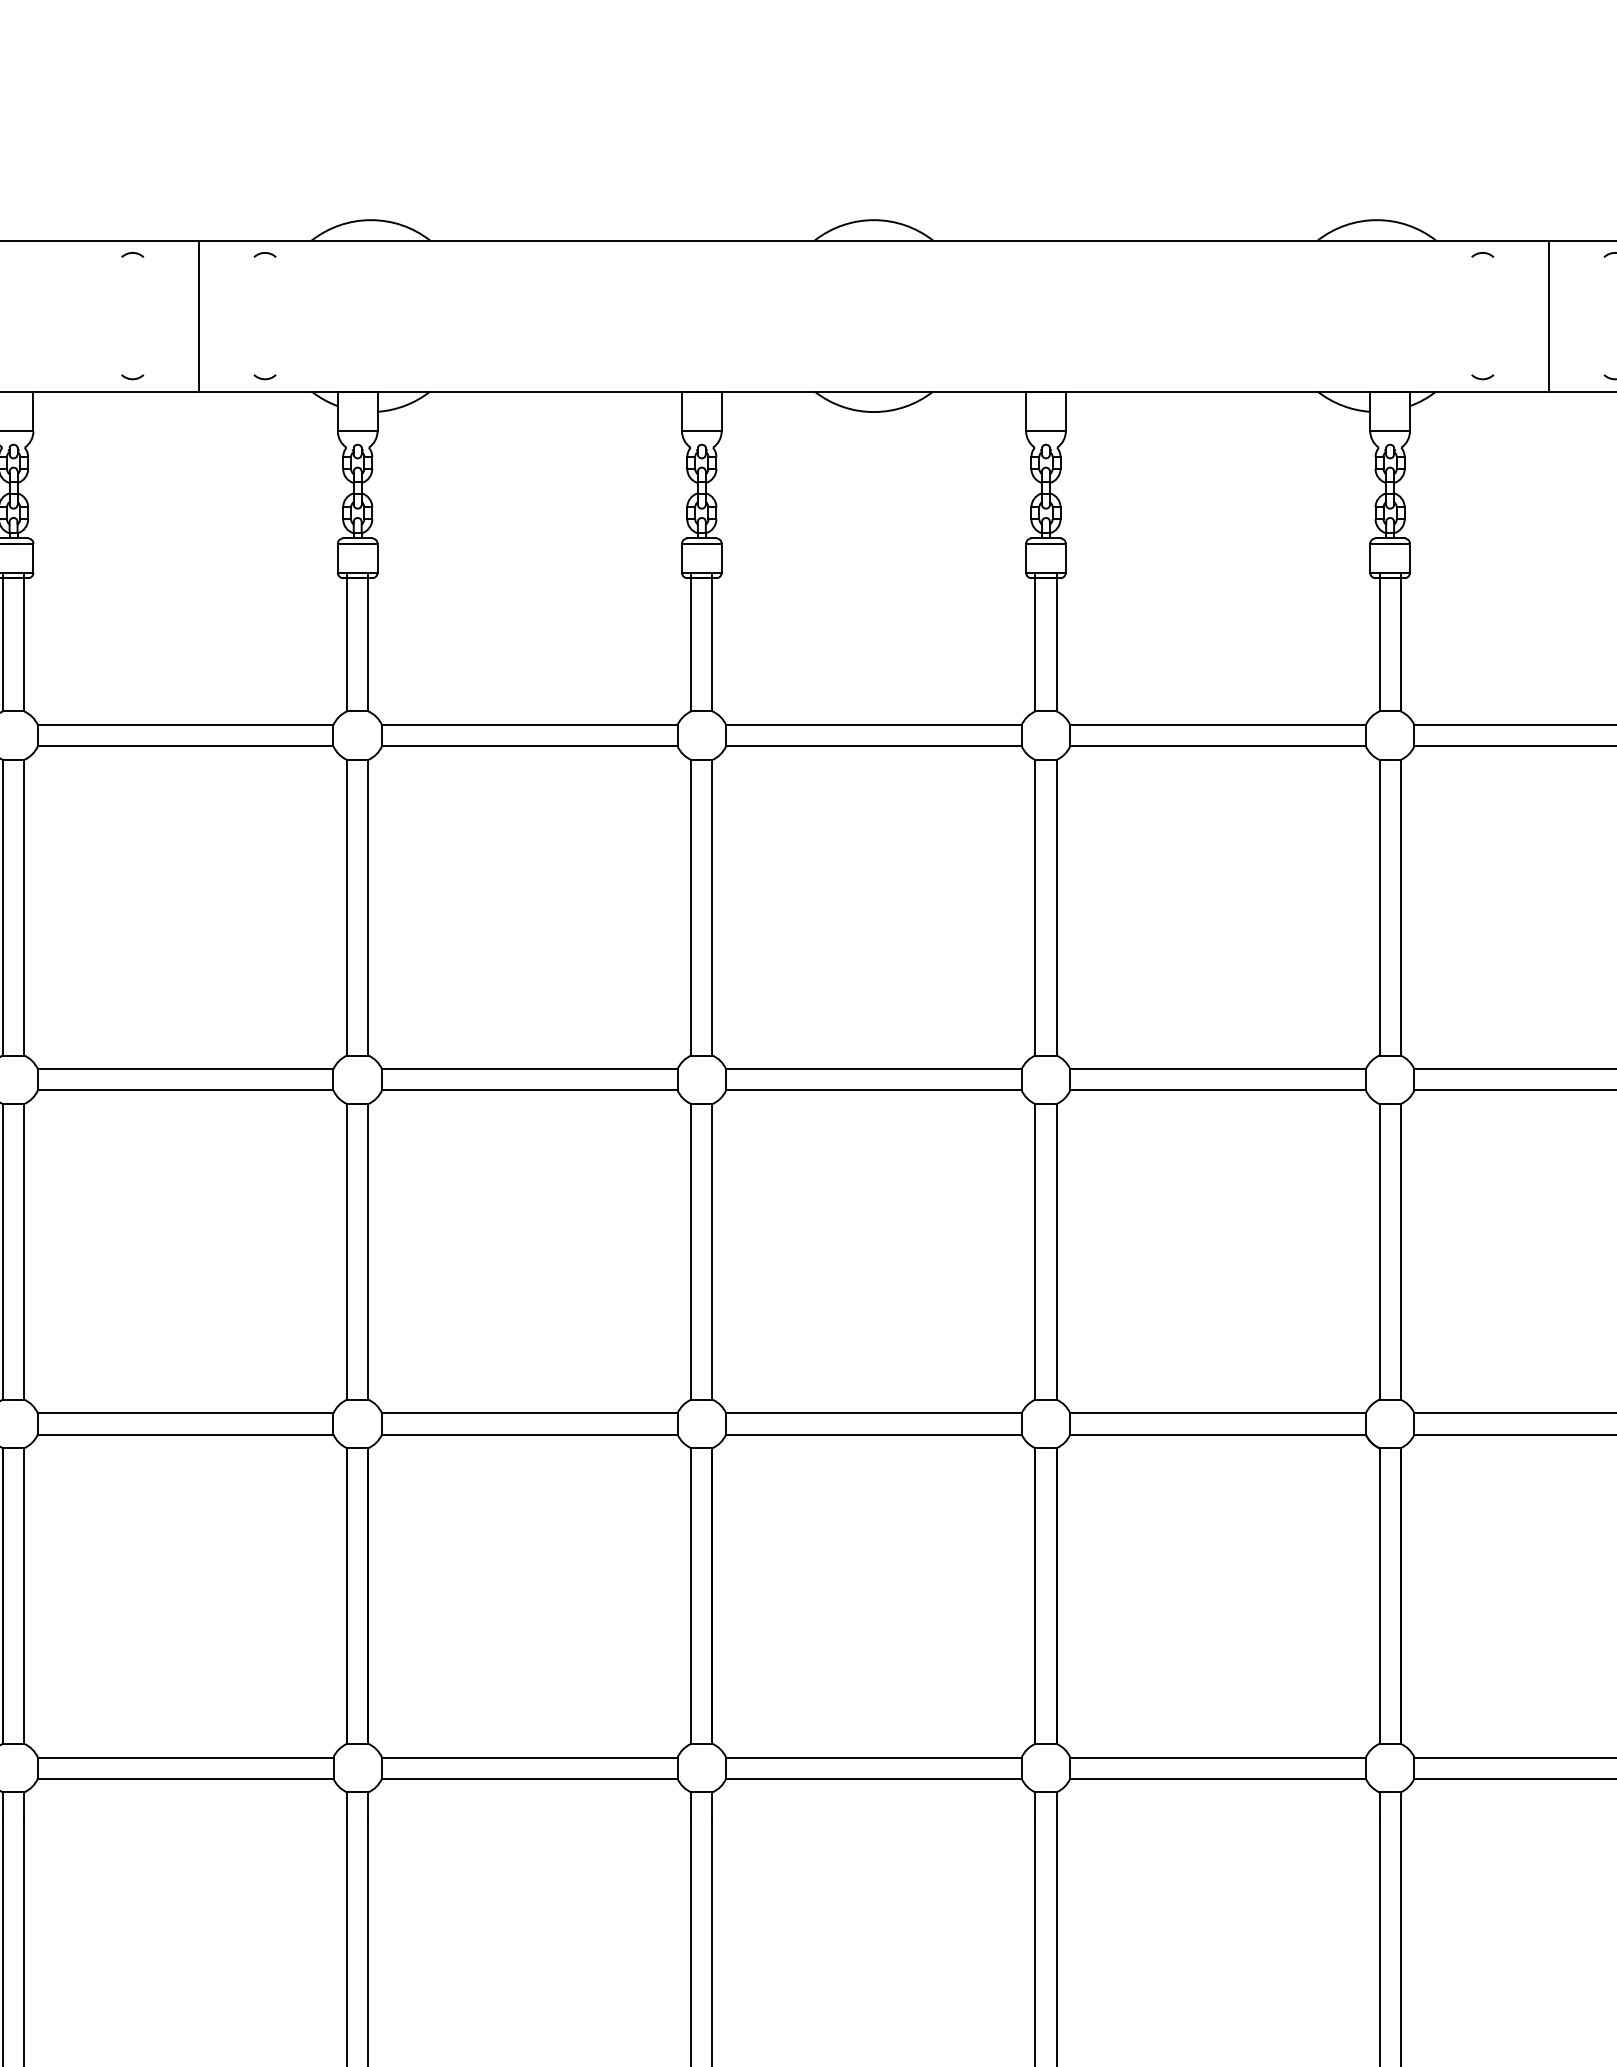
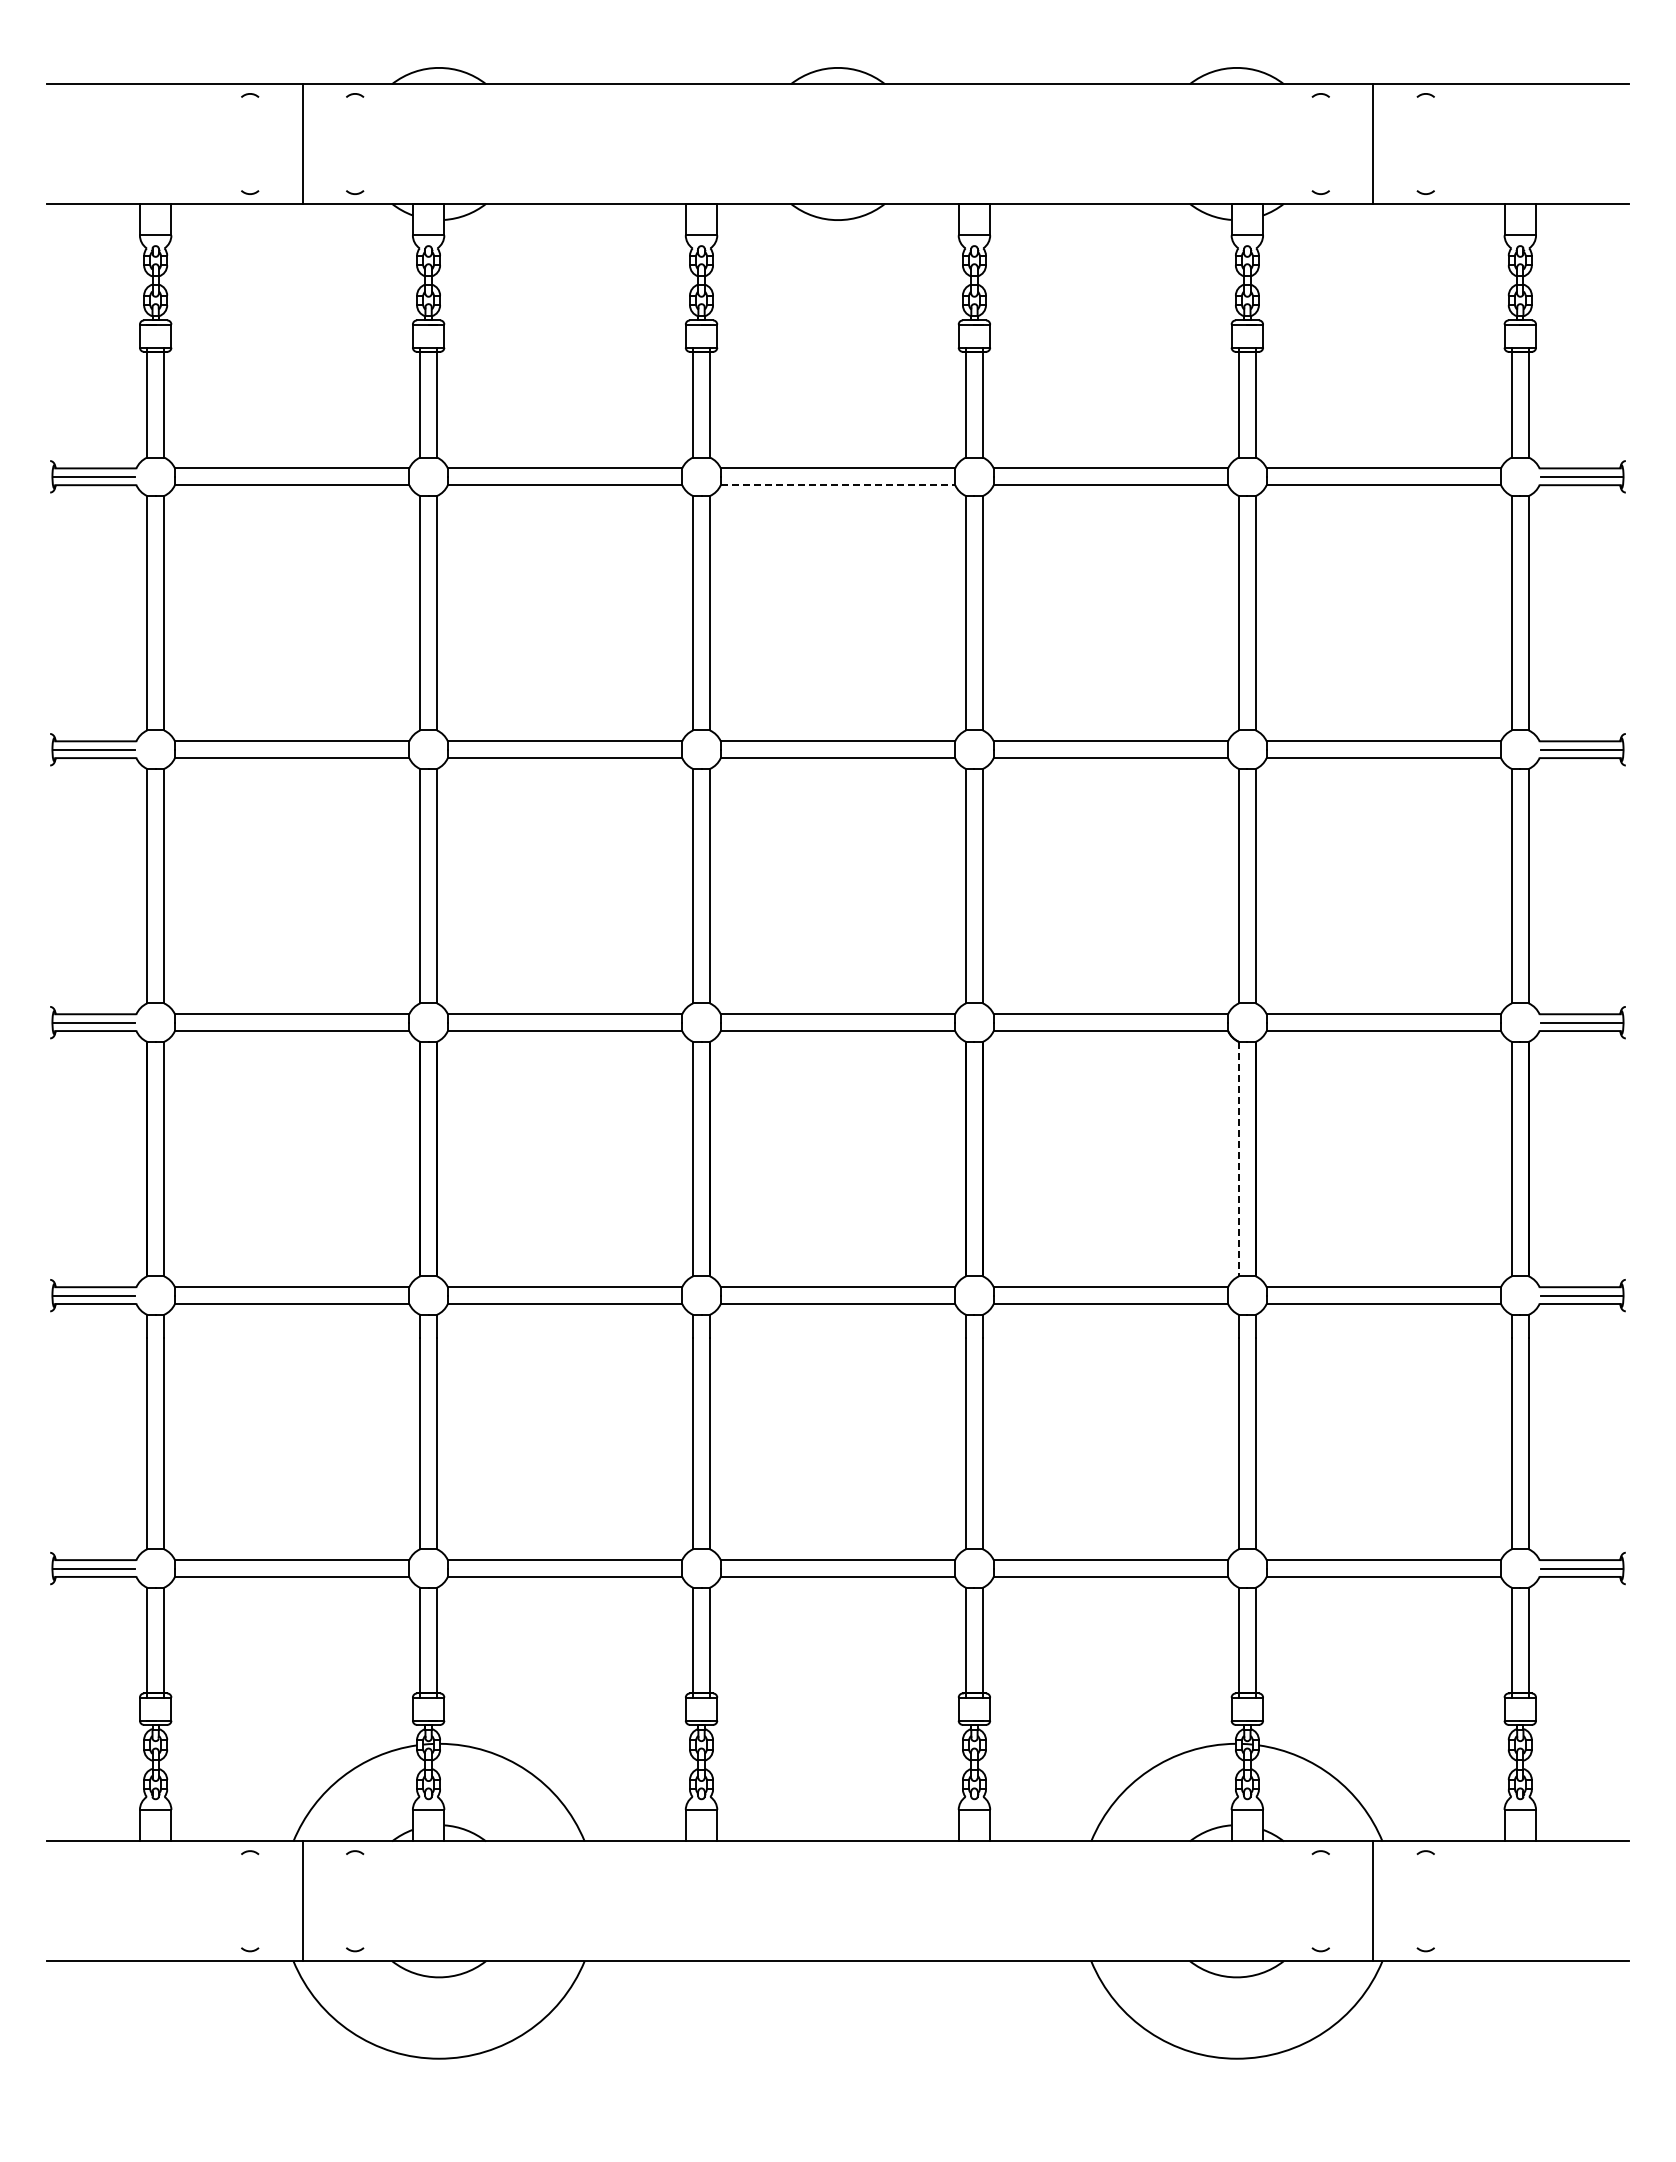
line: (874, 746) -> (838, 485), solid -> dashed
line: (1378, 1596) -> (1238, 1159), solid -> dashed

